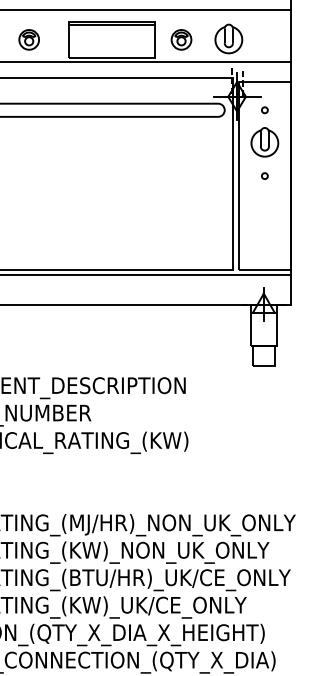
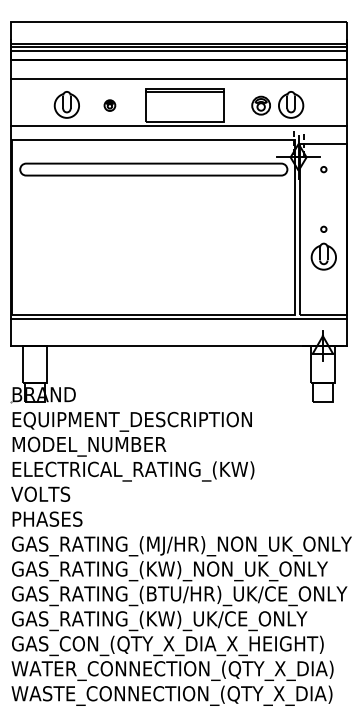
part: (28, 39) -> (109, 105), size x0.6
part: (180, 39) -> (260, 105), moved
part: (264, 142) -> (323, 256), moved

